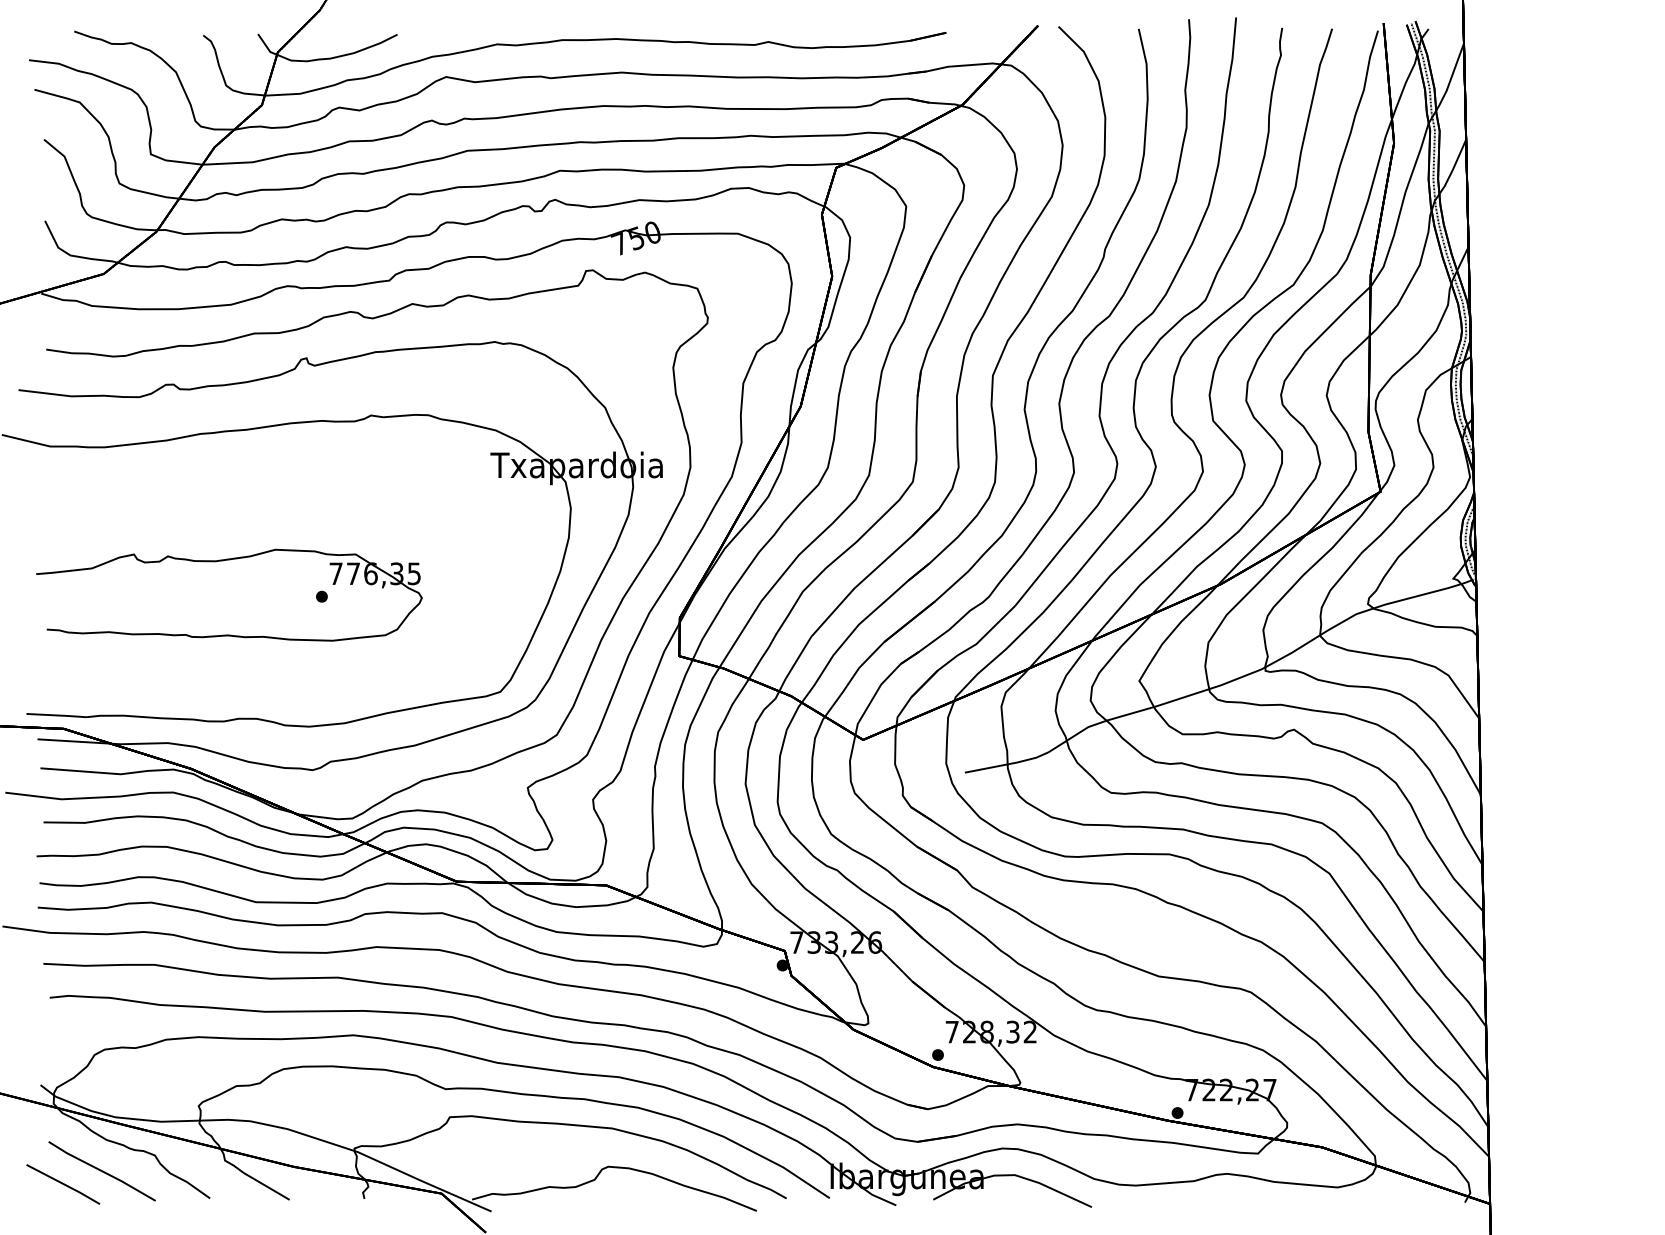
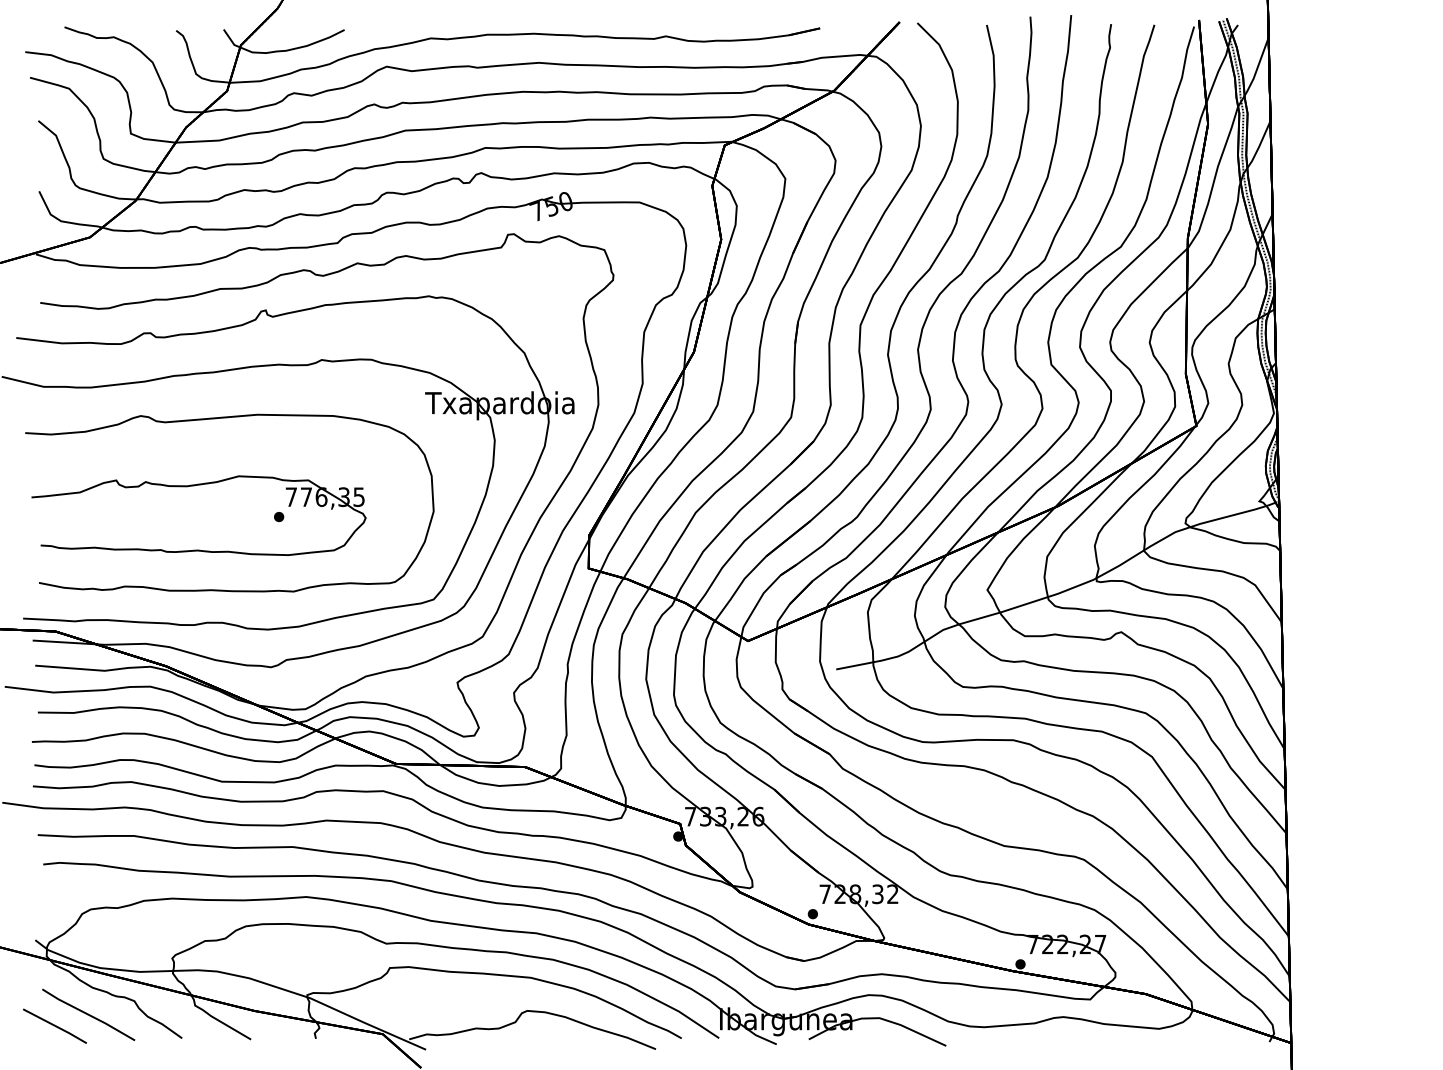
part: (263, 483) -> (228, 418), added

